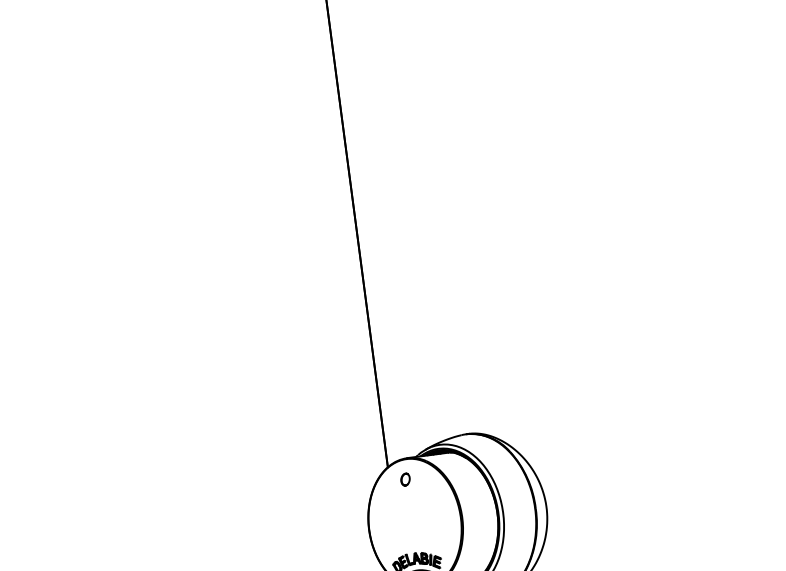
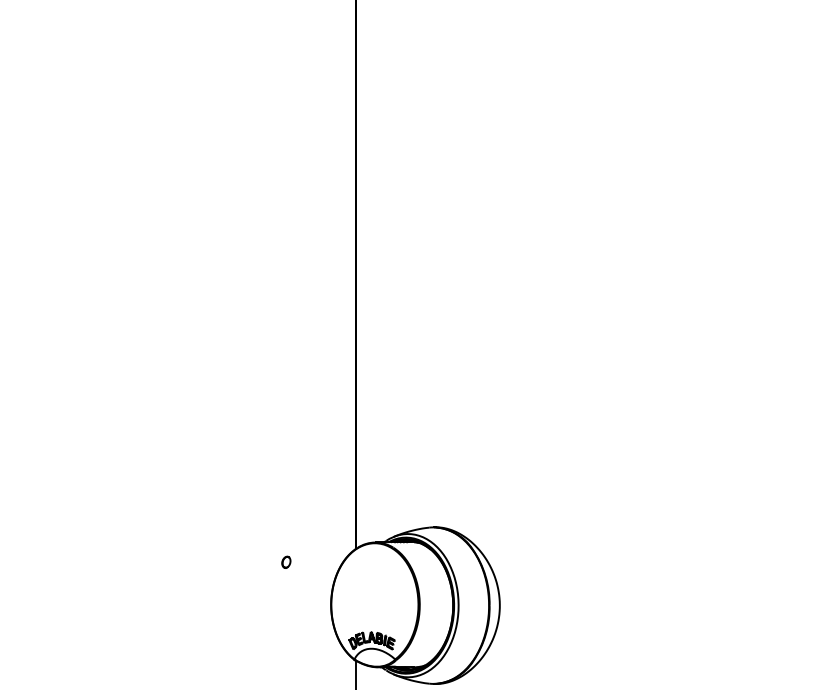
part: (405, 478) -> (286, 561), moved

